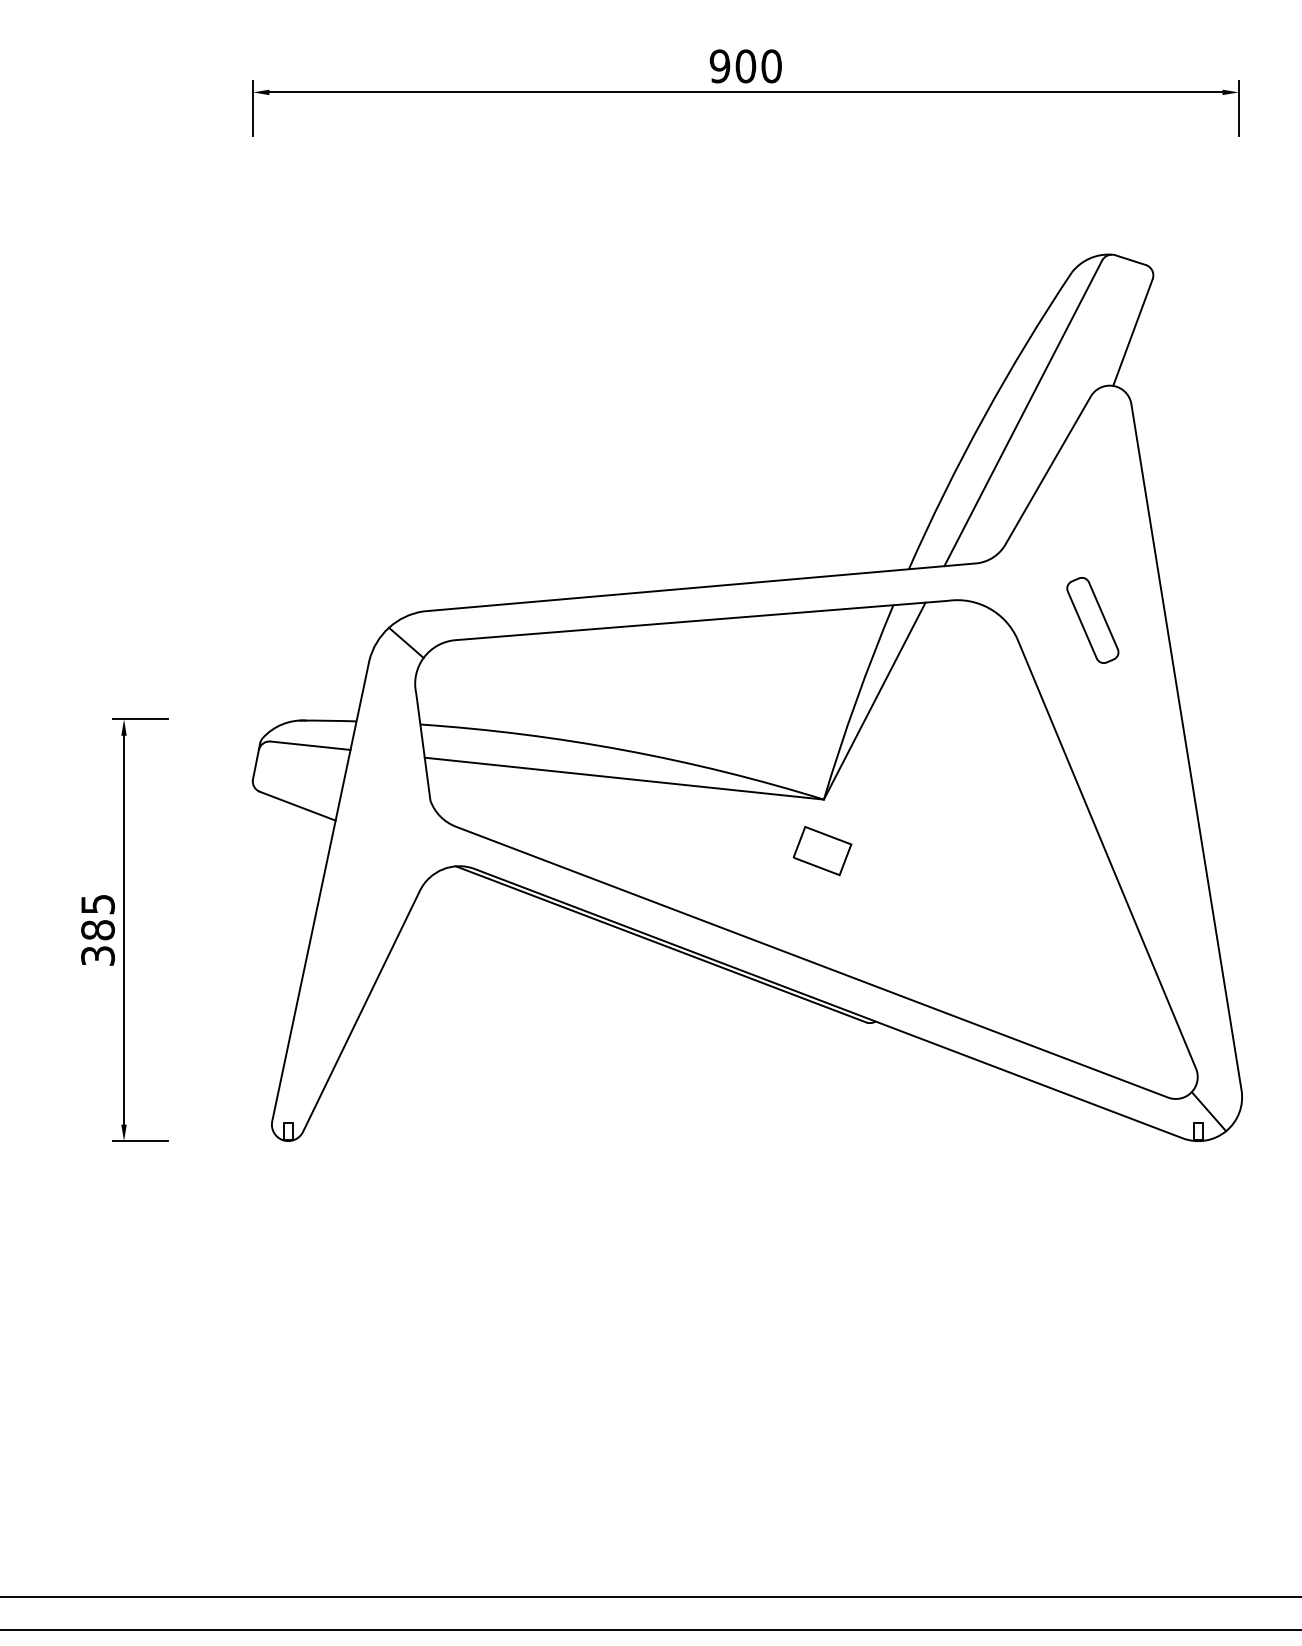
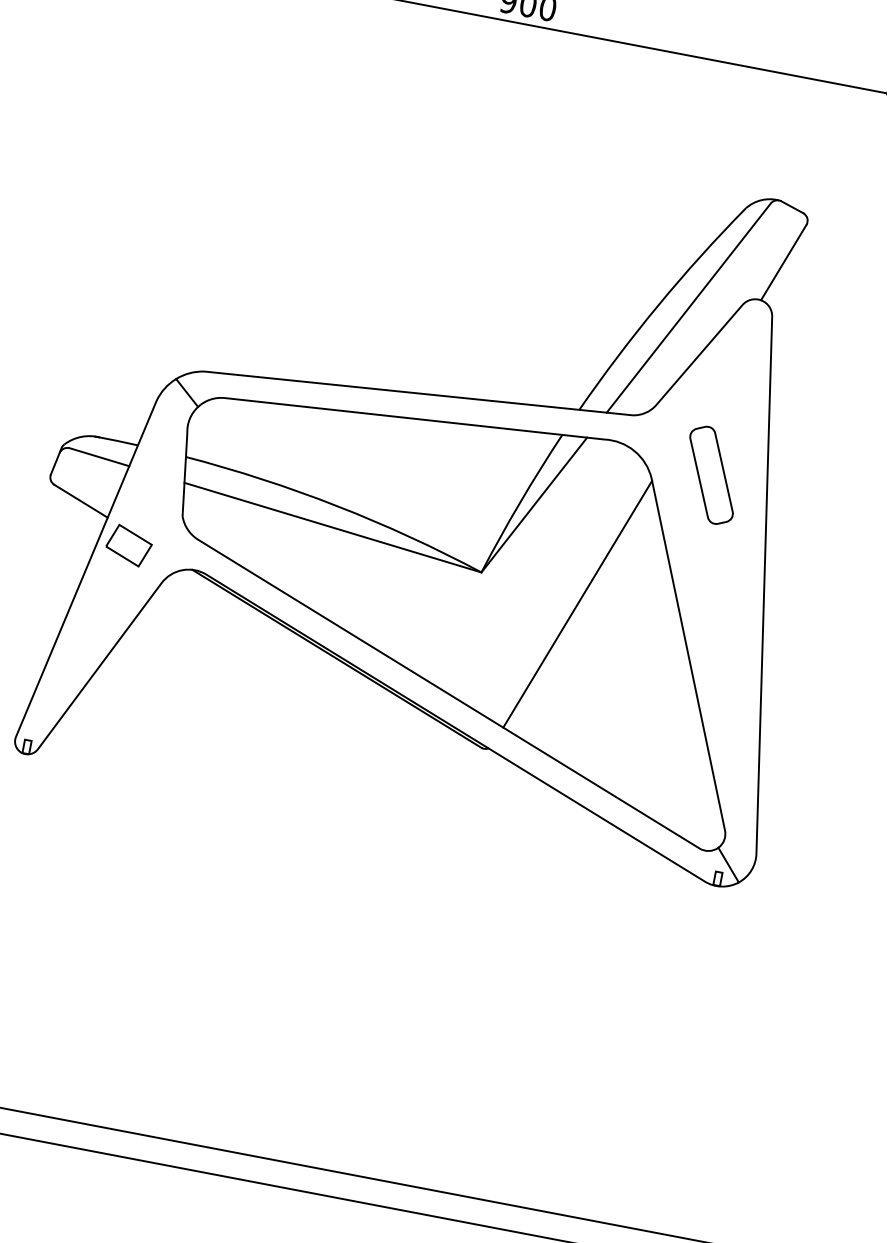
part: (1092, 620) -> (711, 475), size x1.43
line: (953, 816) -> (577, 604), added
part: (822, 851) -> (128, 546), moved

